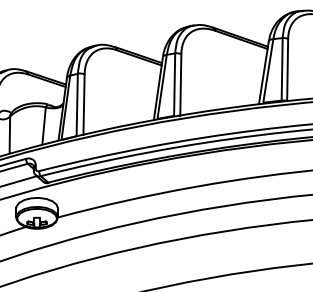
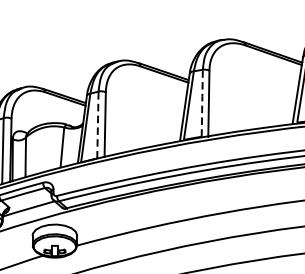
line: (174, 84) -> (202, 103), solid -> dashed
line: (77, 104) -> (98, 124), solid -> dashed

